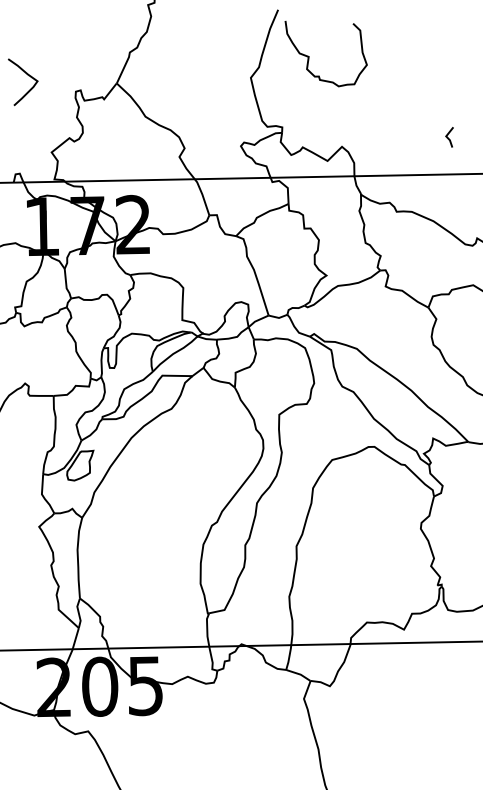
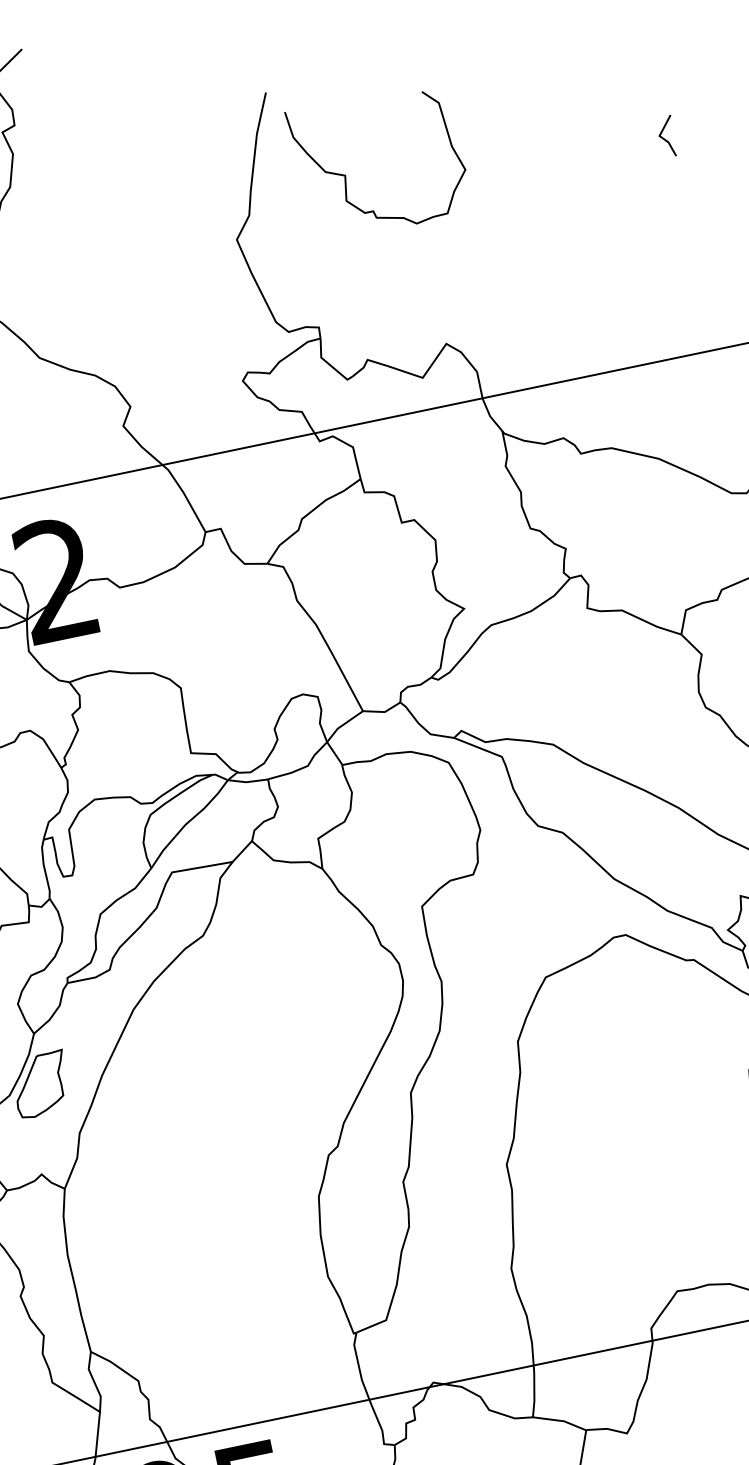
line: (448, 137) -> (664, 137), moved

